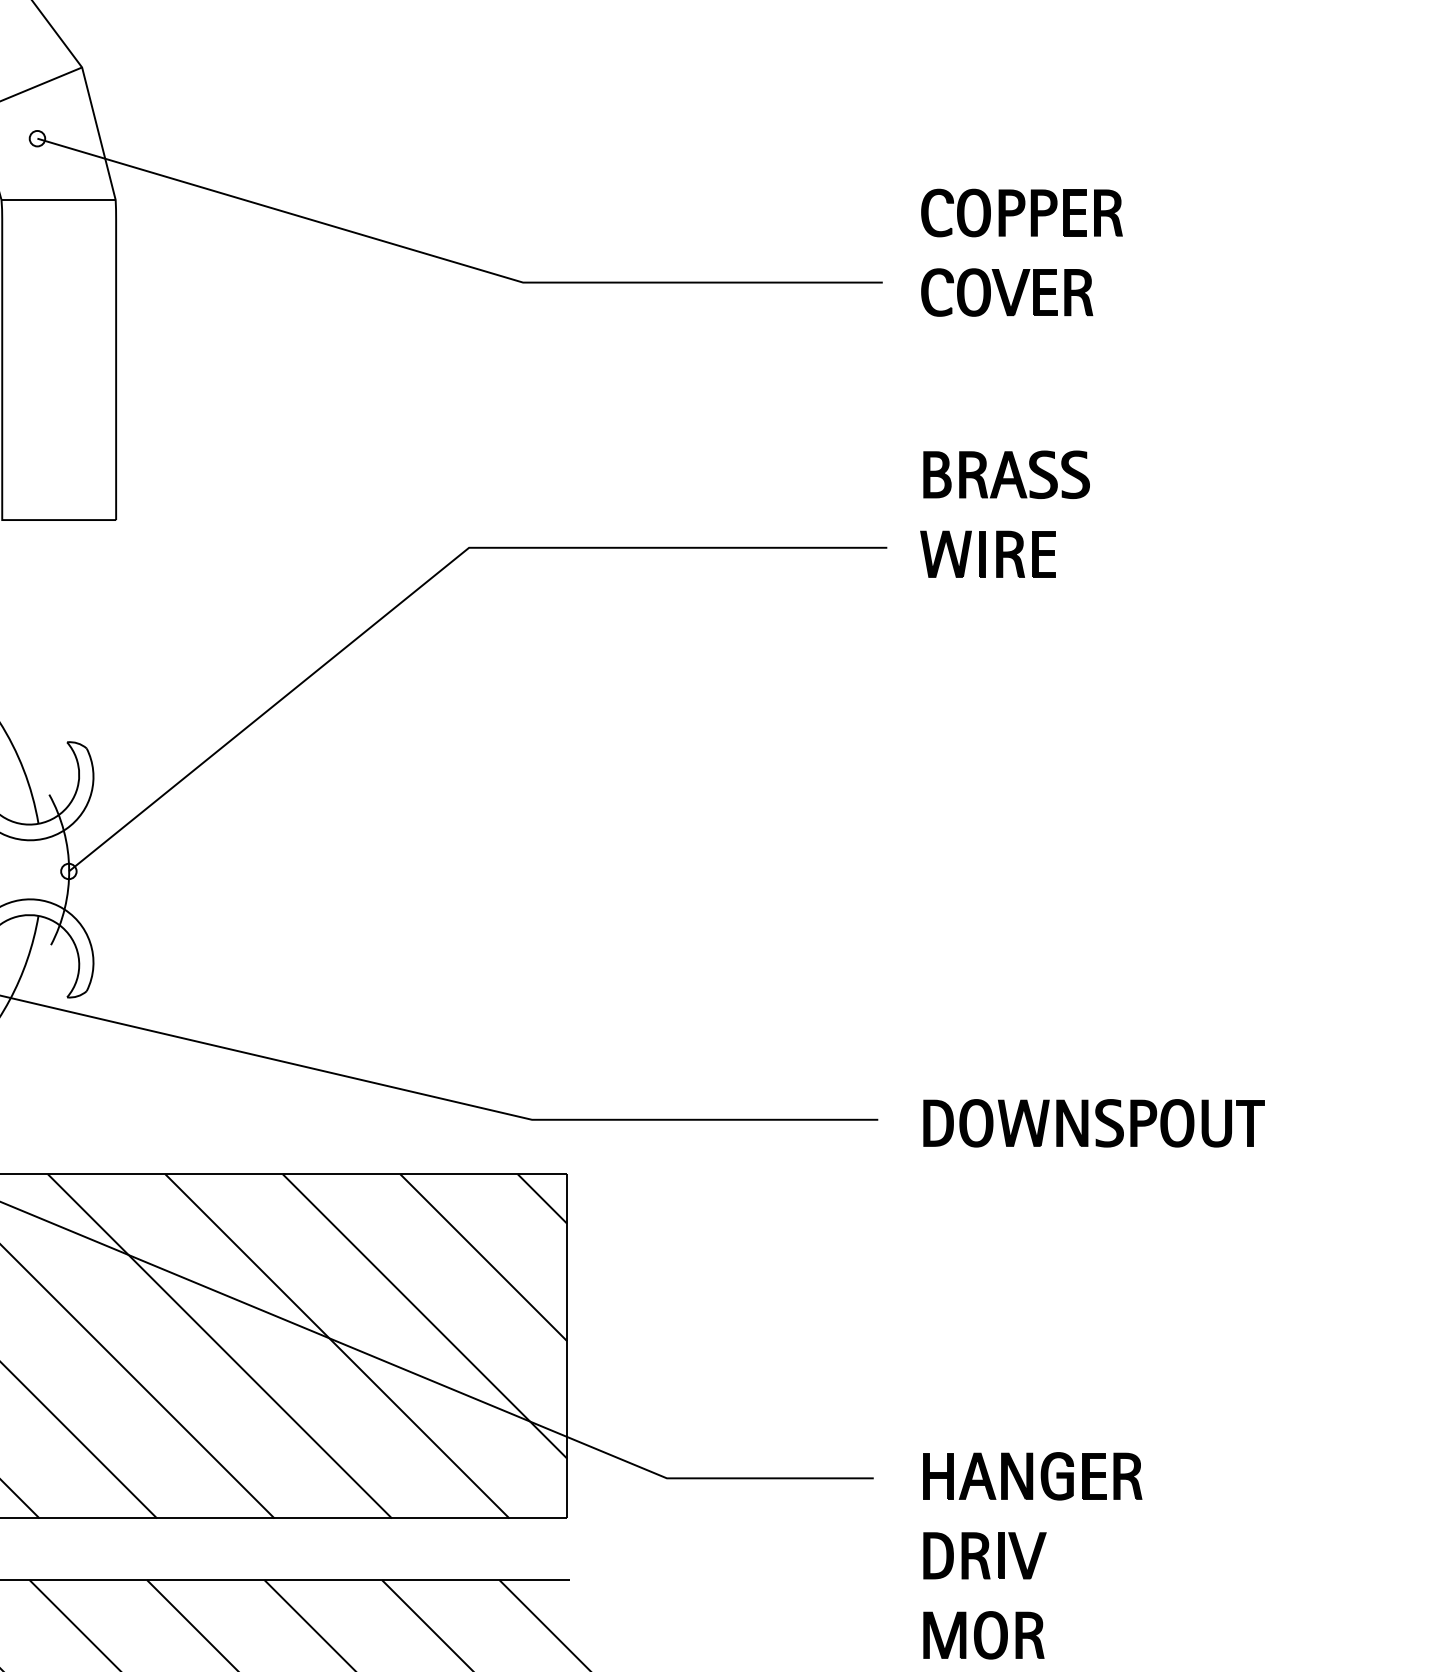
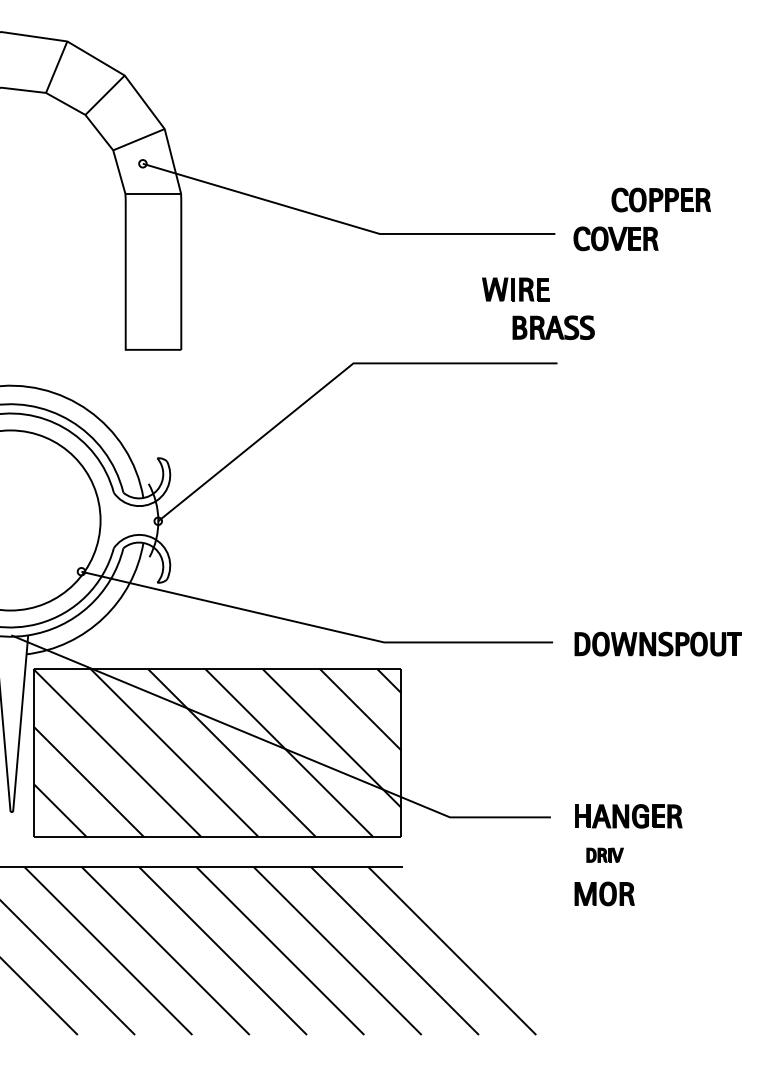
part: (1020, 211) -> (660, 199), moved
part: (1006, 474) -> (553, 327), moved
part: (987, 554) -> (515, 289), moved
part: (983, 1556) -> (604, 855), size x0.6

